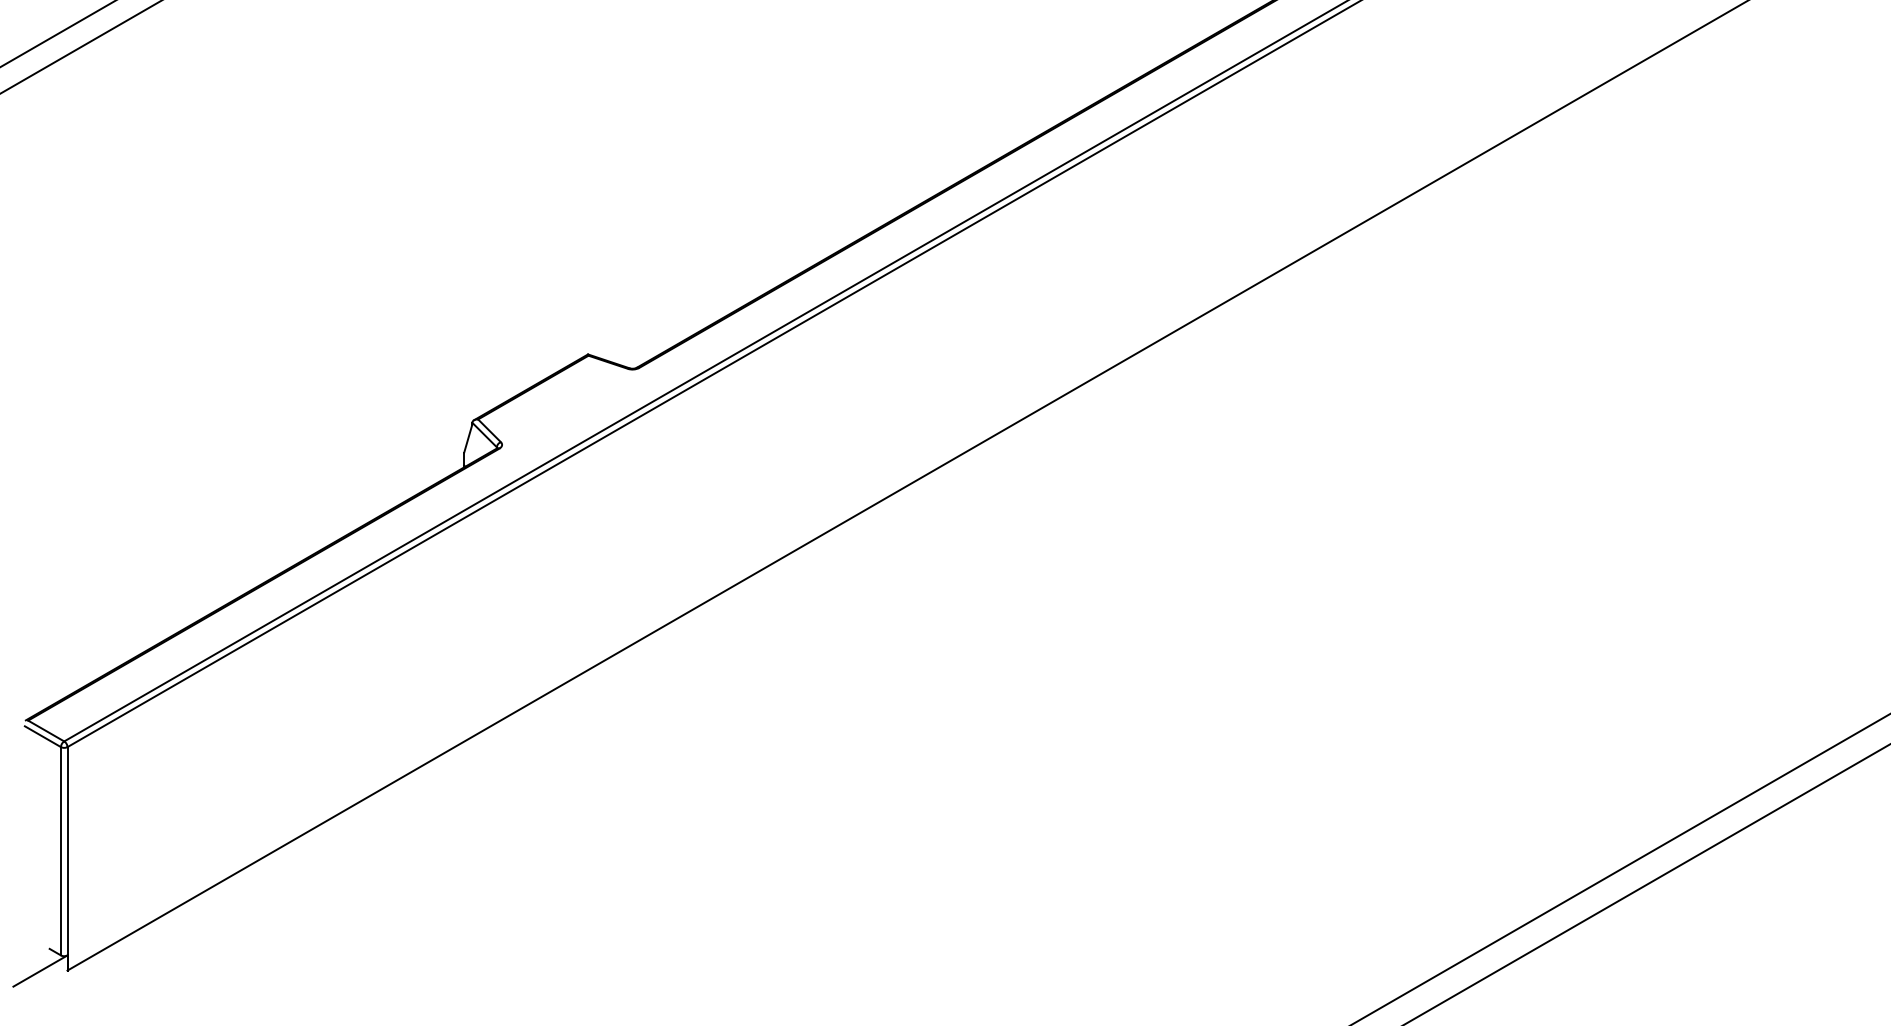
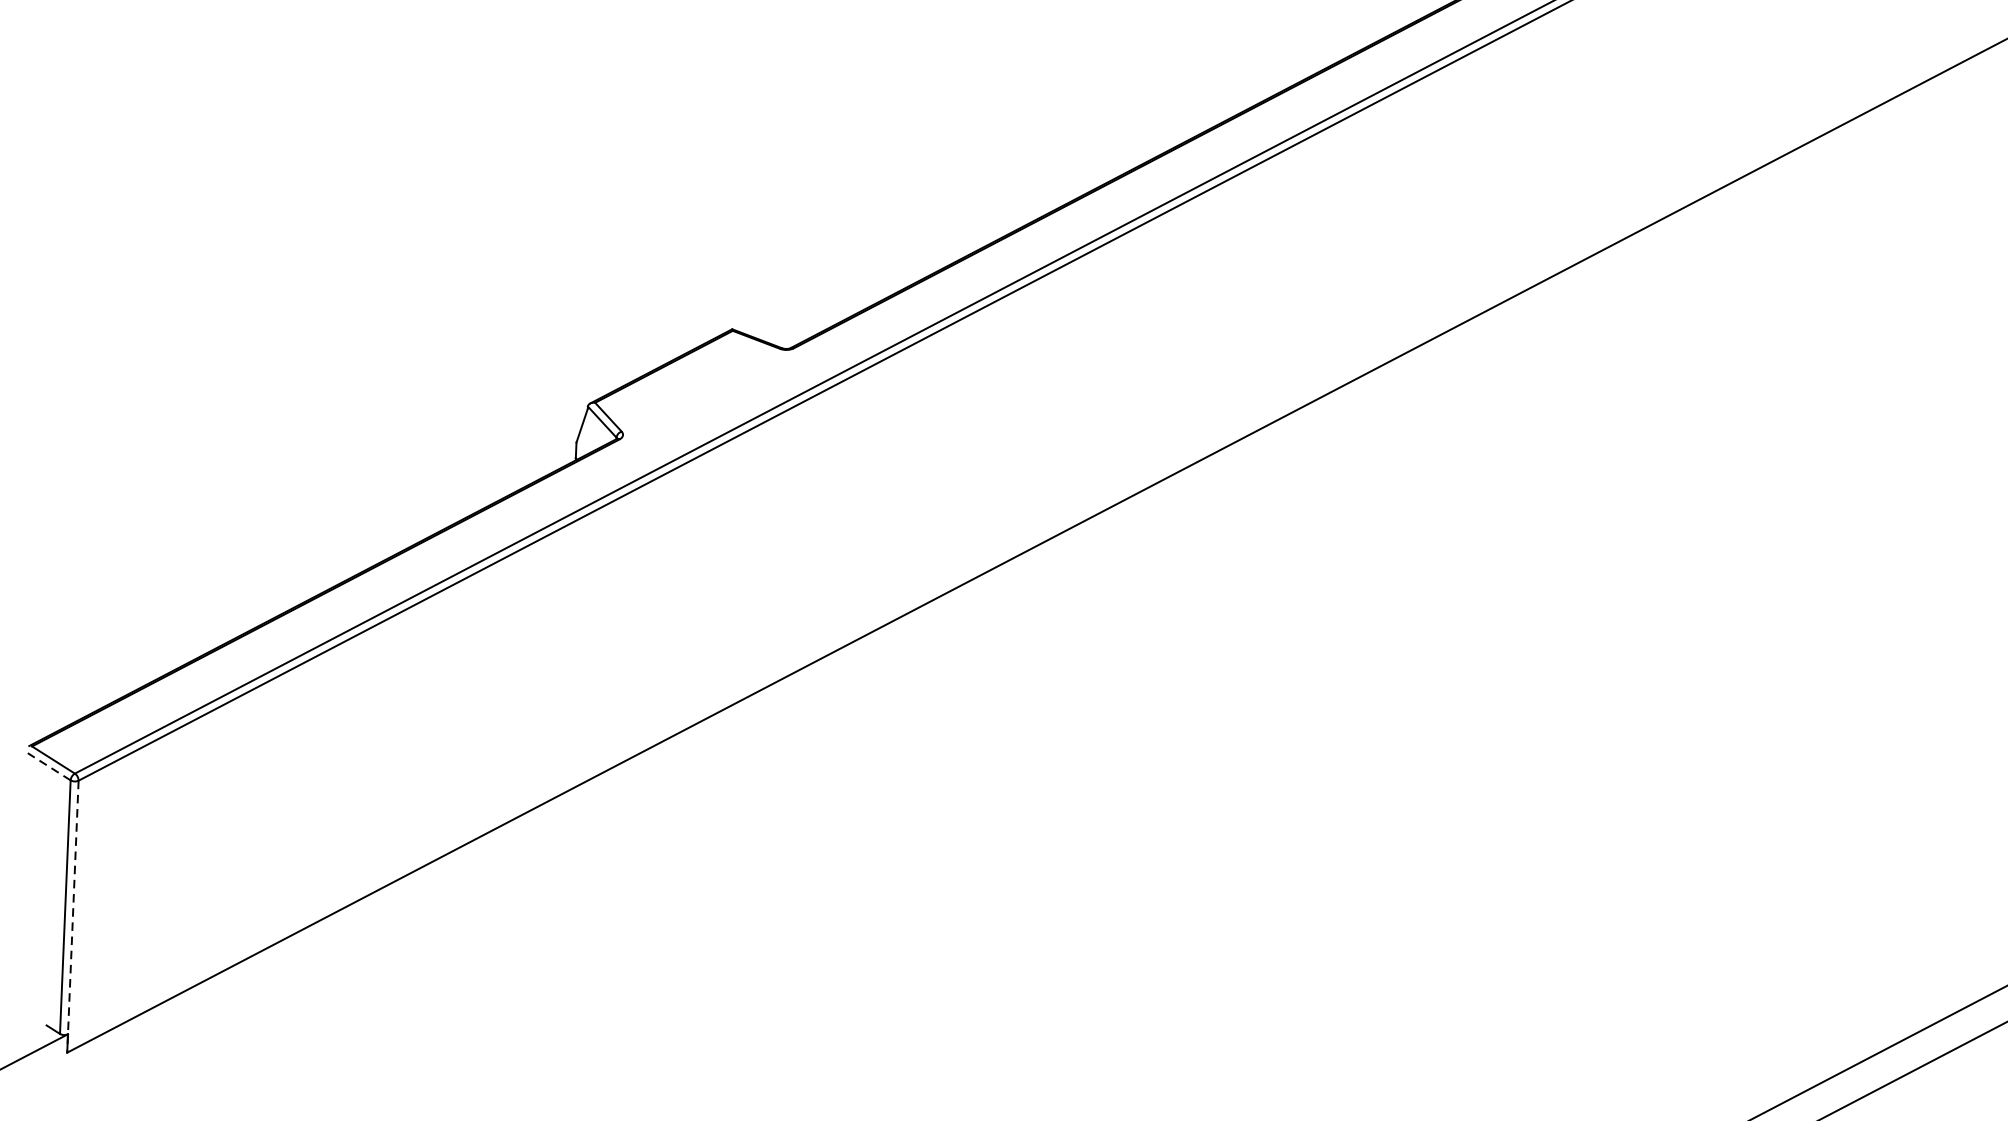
line: (42, 736) -> (48, 766), solid -> dashed
line: (67, 858) -> (72, 916), solid -> dashed

